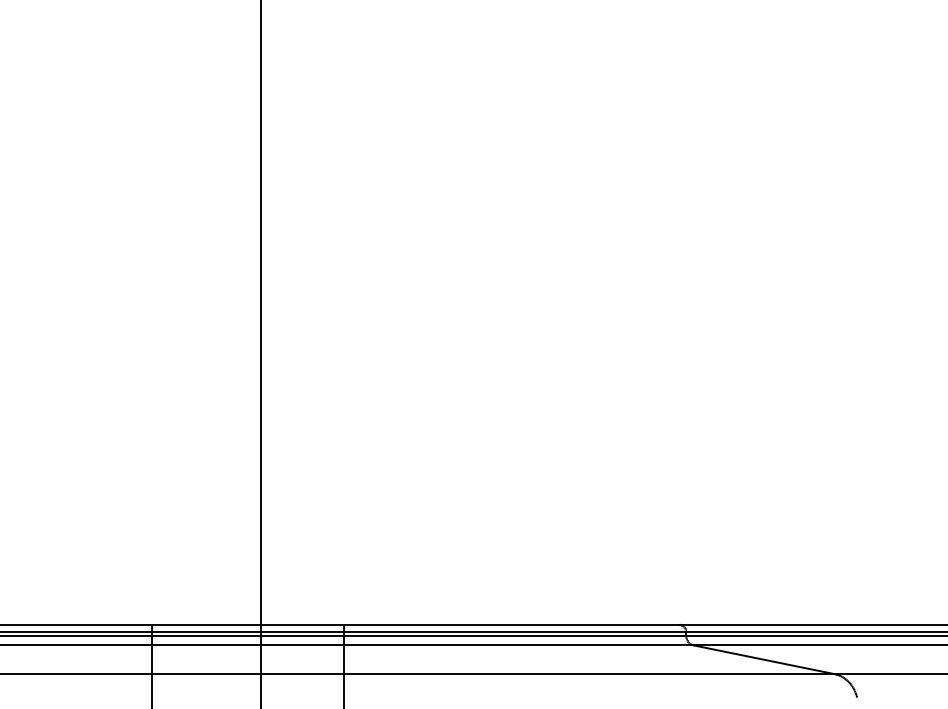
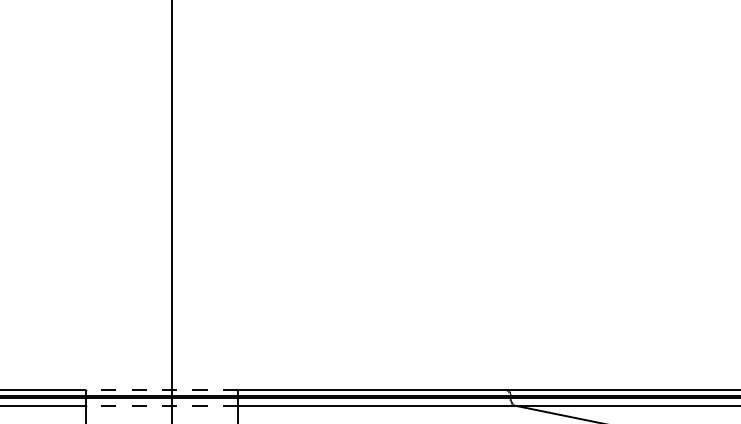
line: (248, 624) -> (162, 389), solid -> dashed
line: (248, 645) -> (162, 406), solid -> dashed

